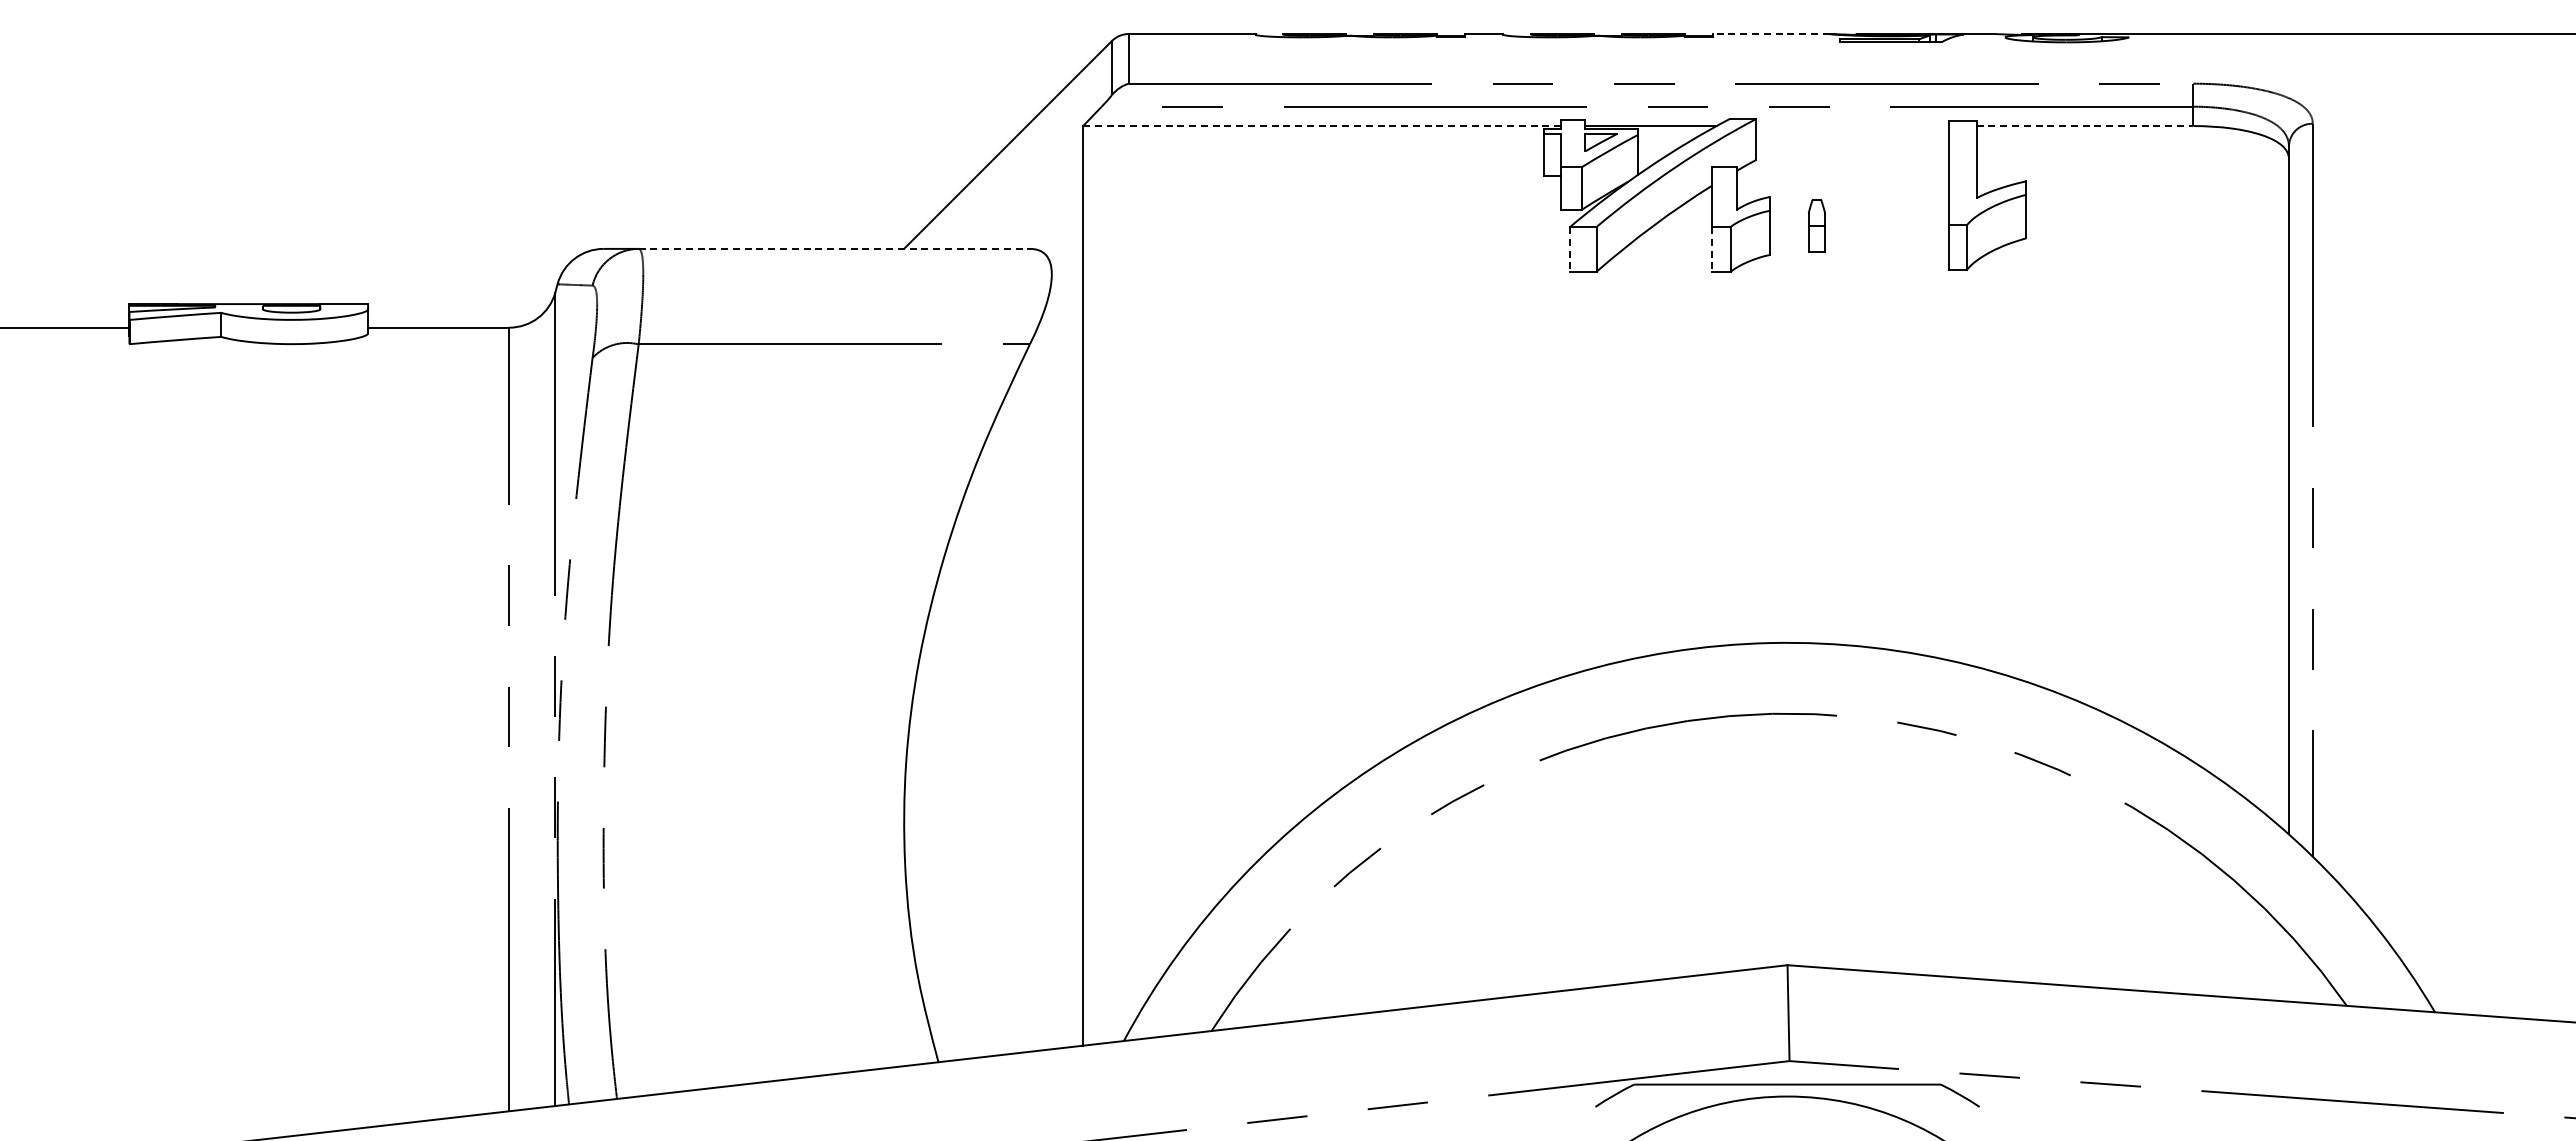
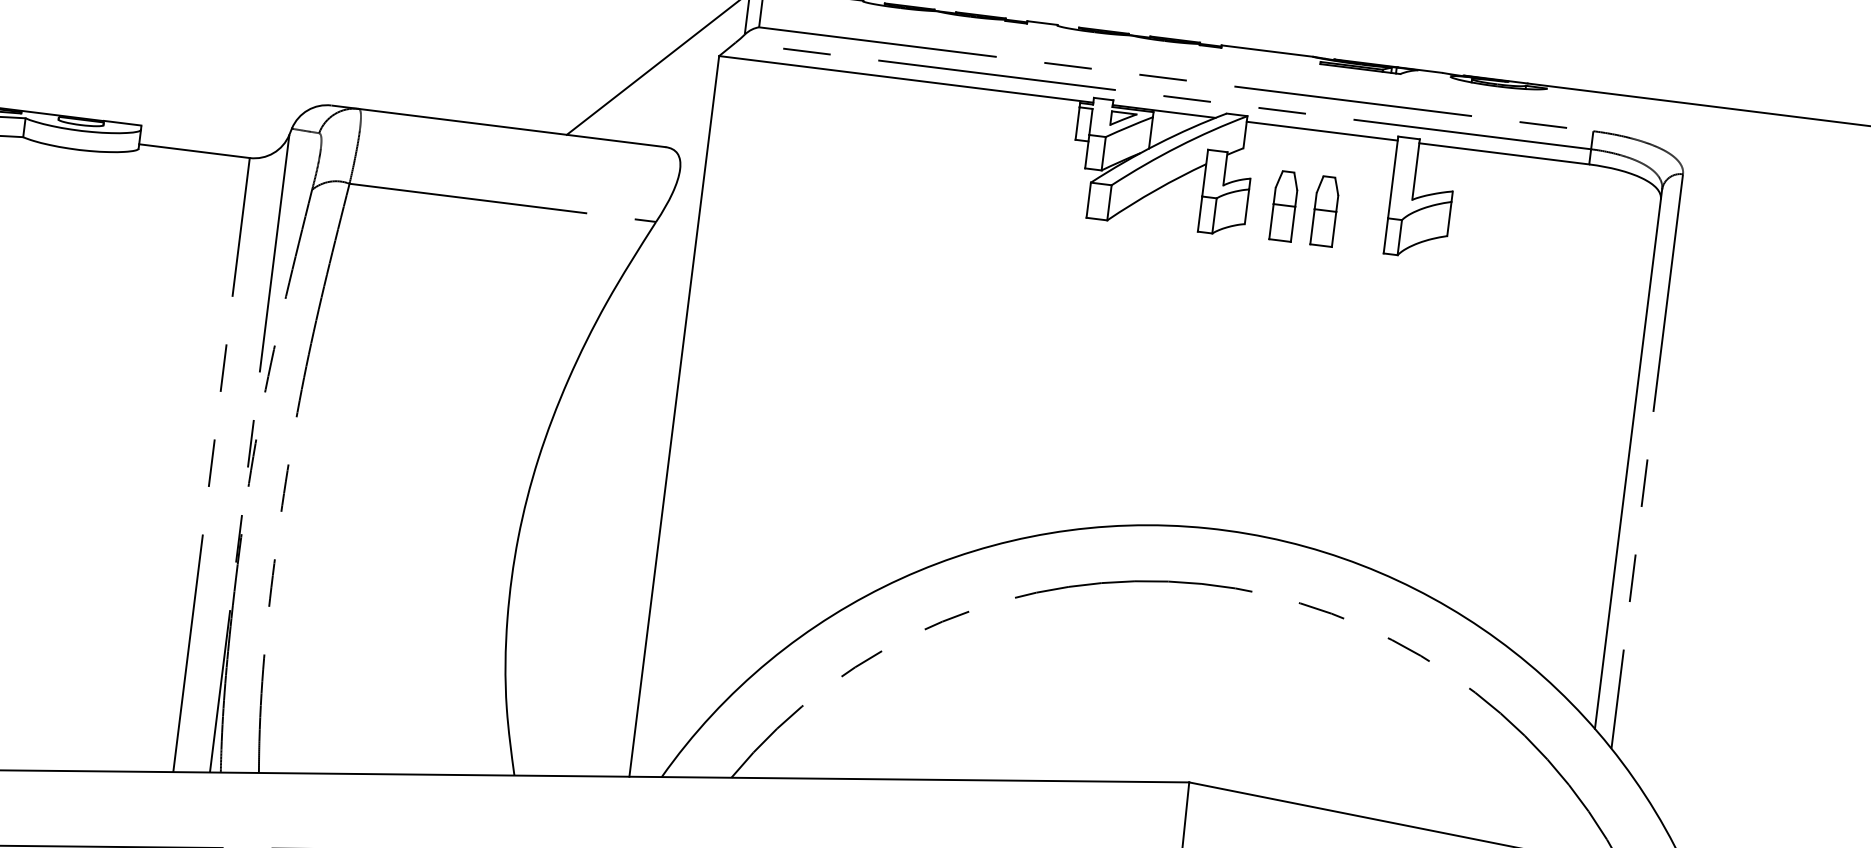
line: (1770, 34) -> (1266, 51), dashed -> solid
line: (1321, 126) -> (905, 79), dashed -> solid
line: (1852, 126) -> (1322, 131), added
line: (2085, 126) -> (1504, 154), dashed -> solid
part: (1816, 225) -> (1284, 205), size x1.67
part: (1868, 225) -> (1324, 210), added
line: (834, 248) -> (512, 127), dashed -> solid
line: (1570, 249) -> (1089, 200), dashed -> solid
line: (1712, 249) -> (1200, 214), dashed -> solid

